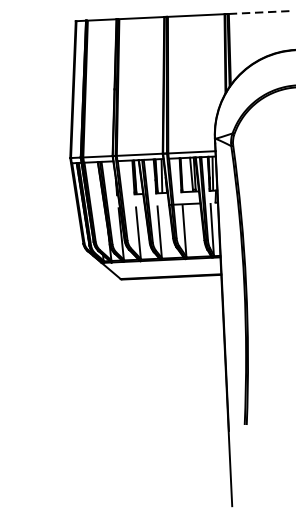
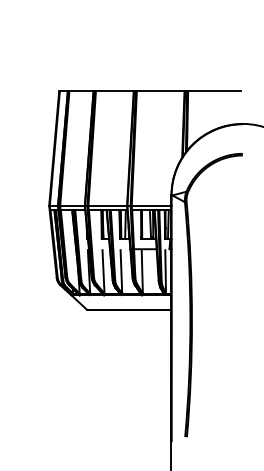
line: (261, 12) -> (215, 91), dashed -> solid

